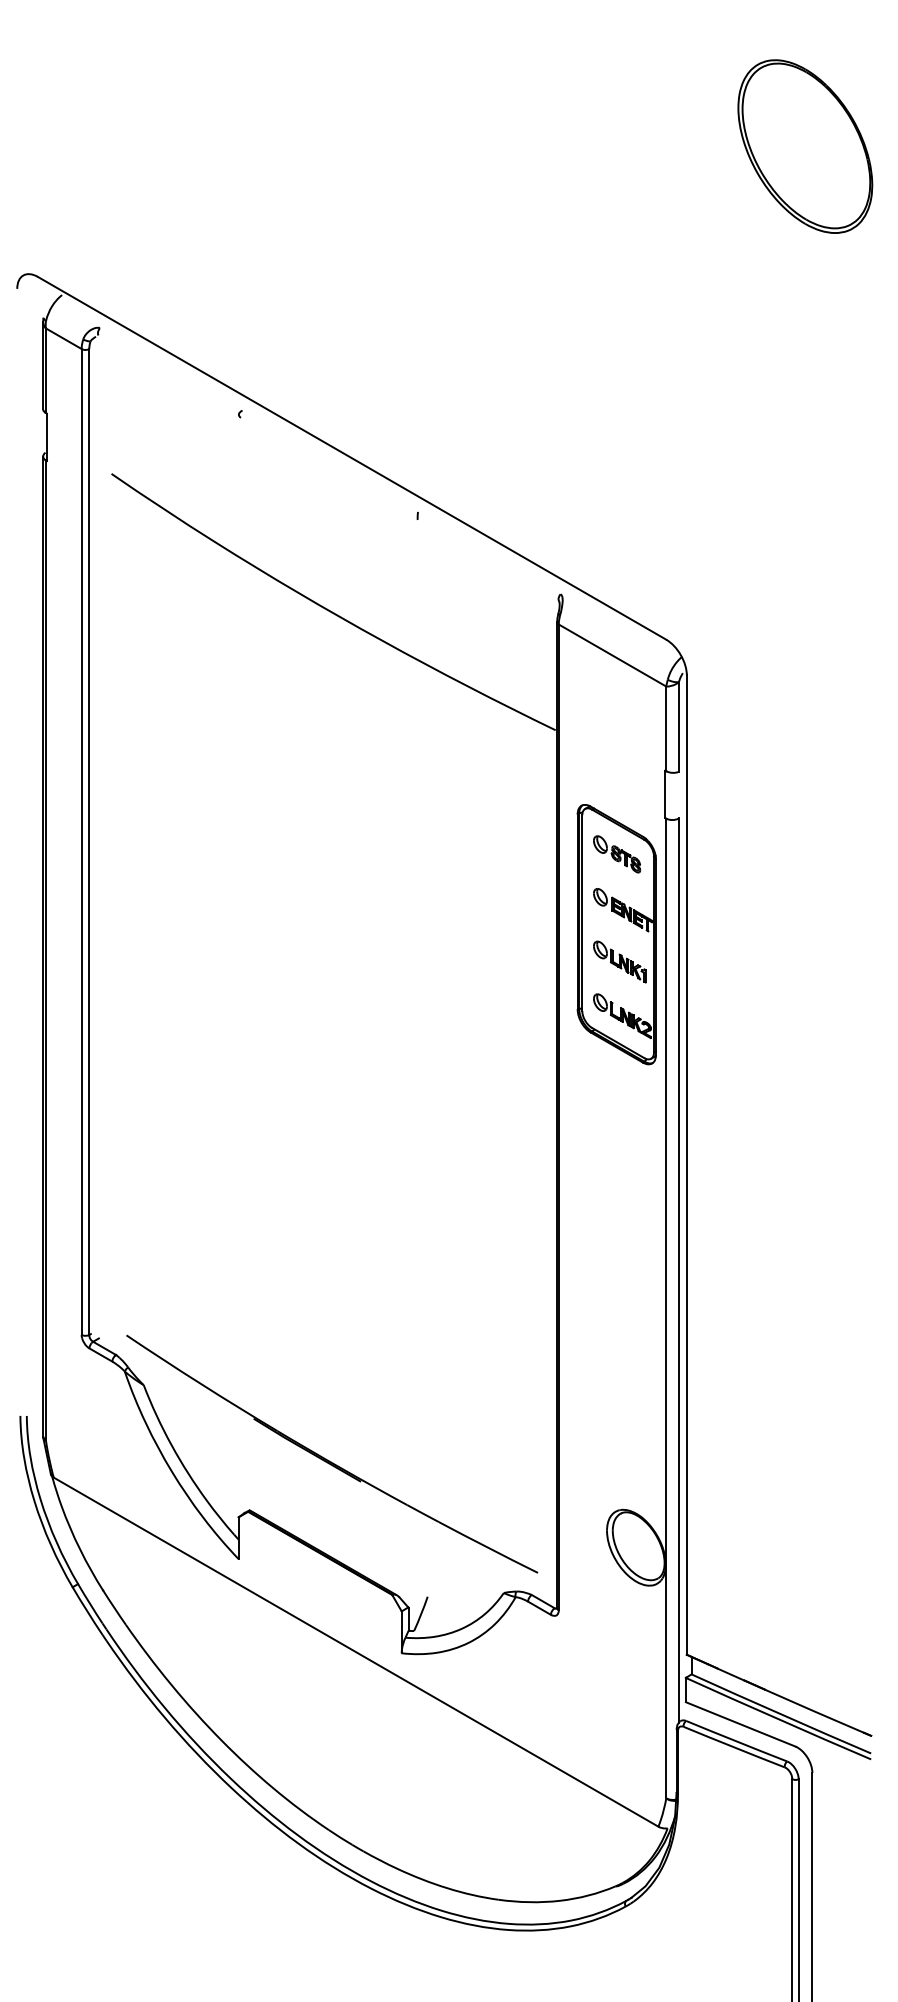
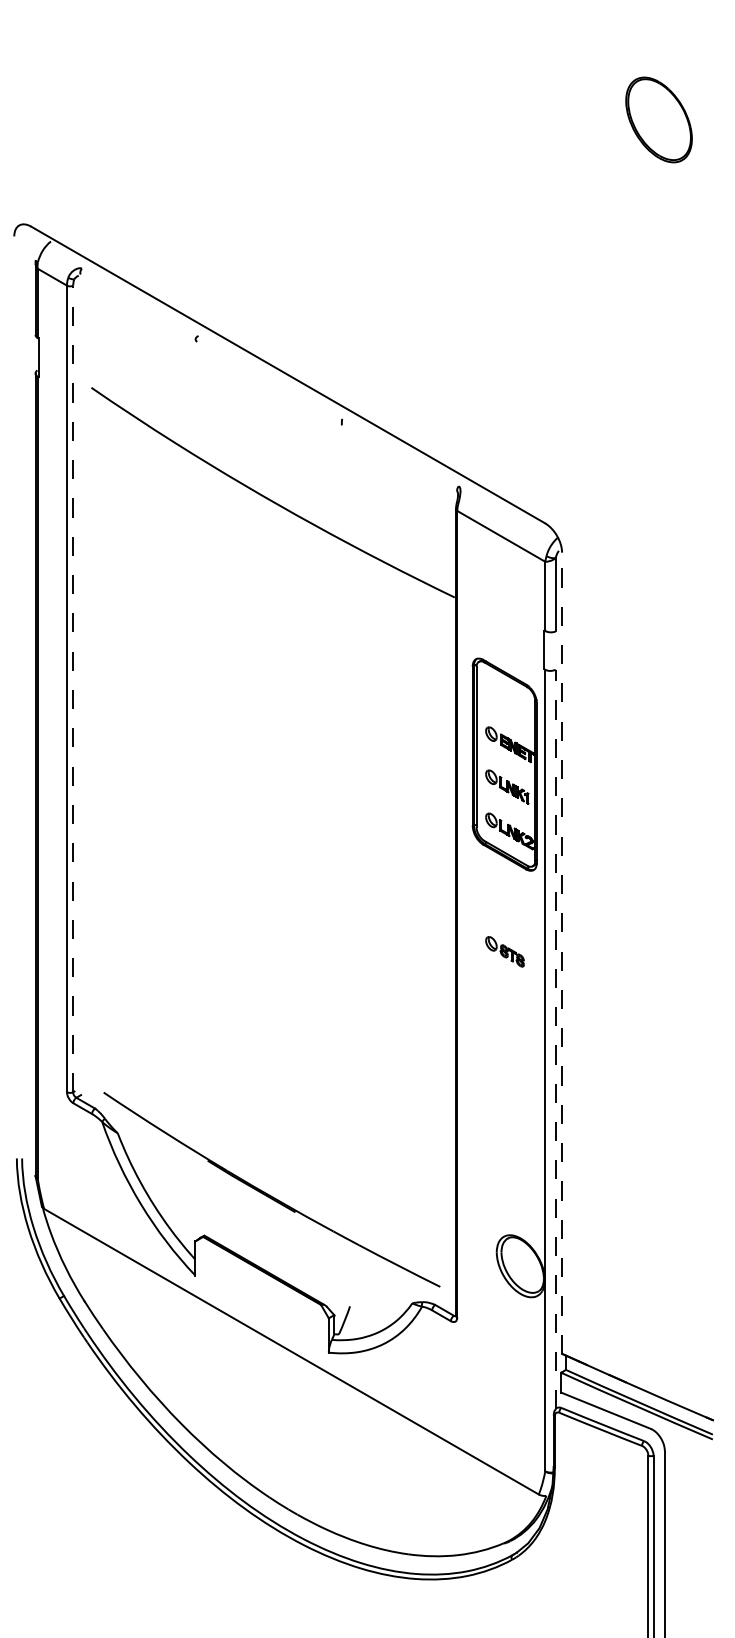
part: (805, 146) -> (659, 119), size x0.6
line: (89, 842) -> (73, 689), solid -> dashed
part: (617, 854) -> (505, 951), moved
line: (686, 1165) -> (561, 953), solid -> dashed
line: (678, 1270) -> (555, 1039), solid -> dashed

